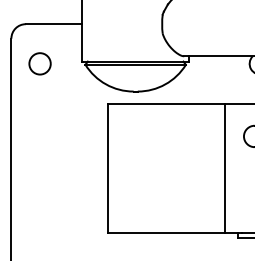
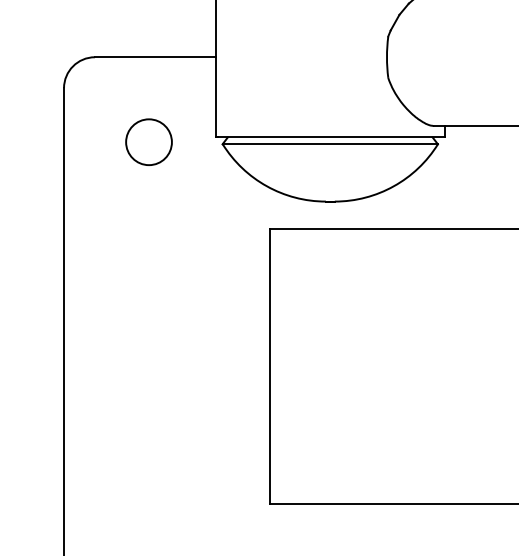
circle: (39, 63) -> (147, 141), moved

